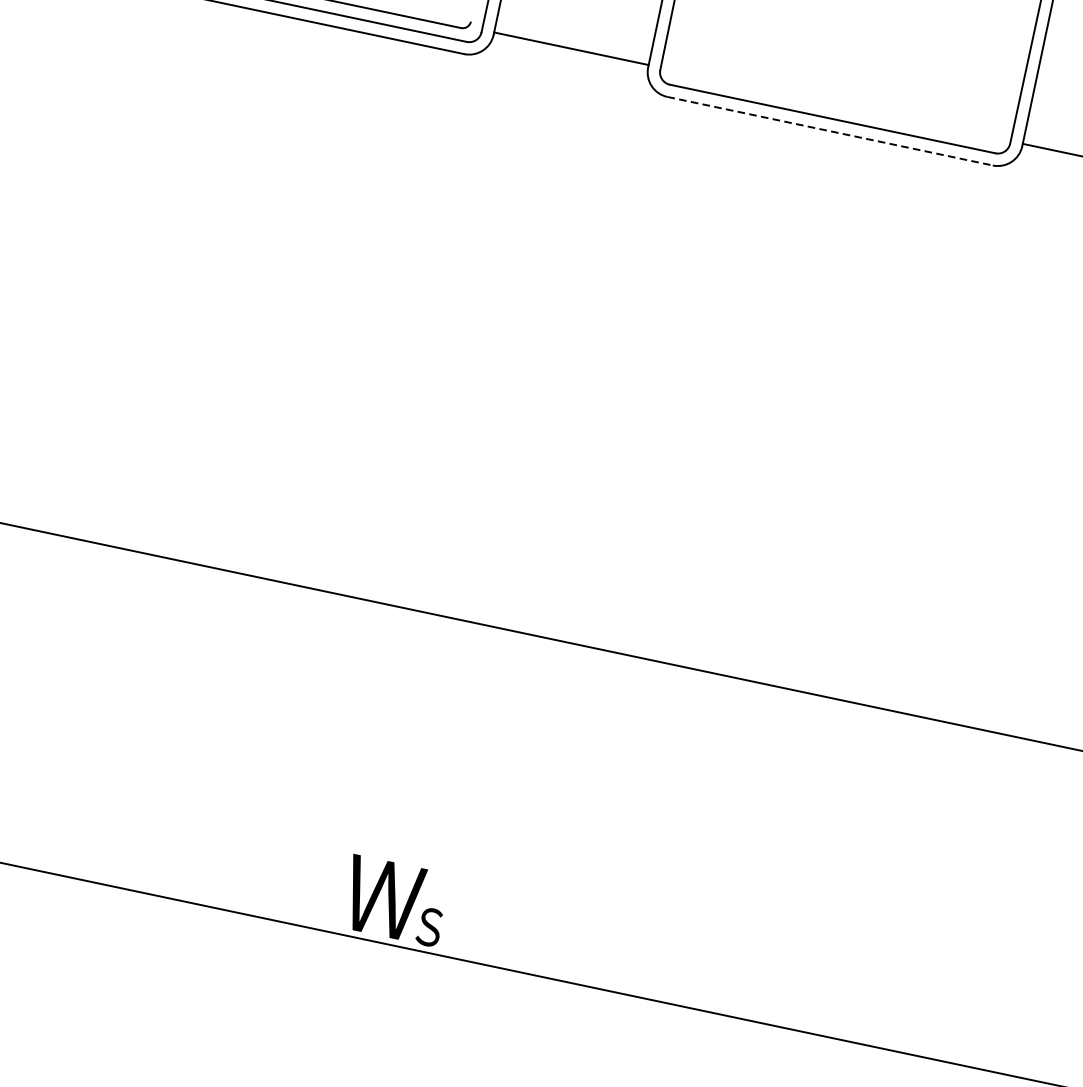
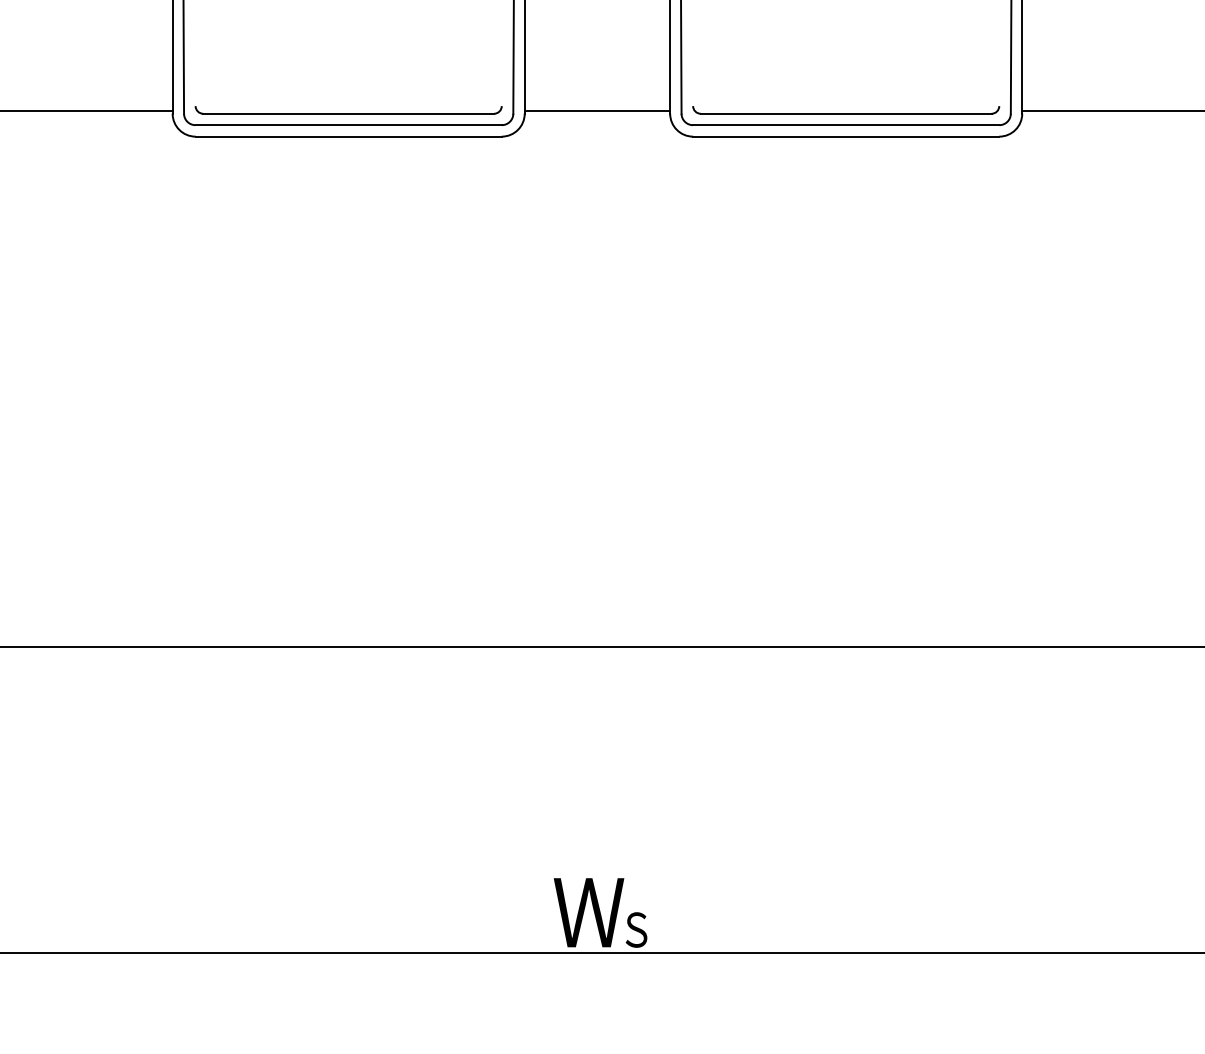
part: (836, 103) -> (846, 110), added
line: (830, 131) -> (846, 136), dashed -> solid

